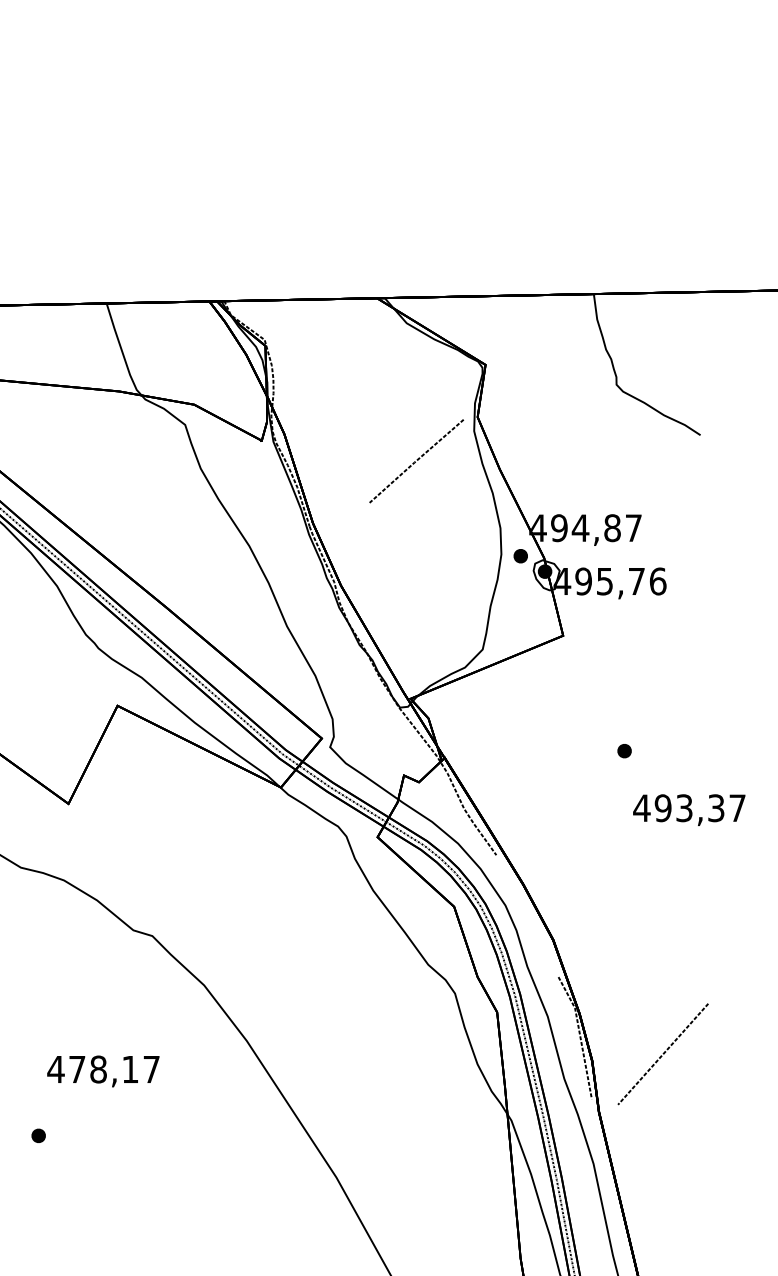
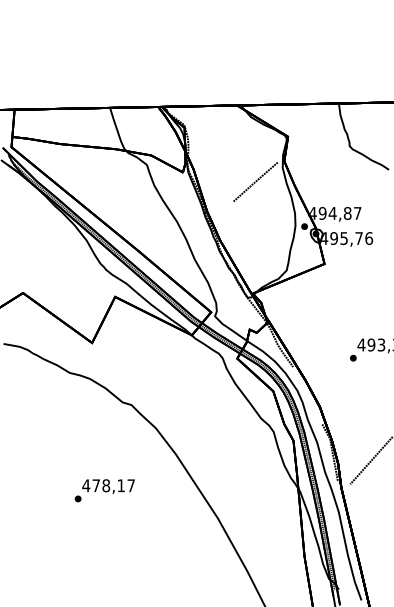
part: (624, 749) -> (353, 357), moved
text: (103, 1071) -> (108, 486), moved

